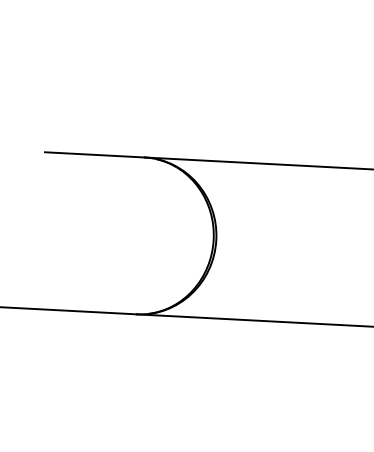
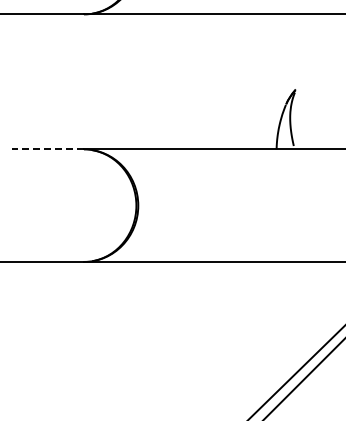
line: (95, 154) -> (48, 149), solid -> dashed

